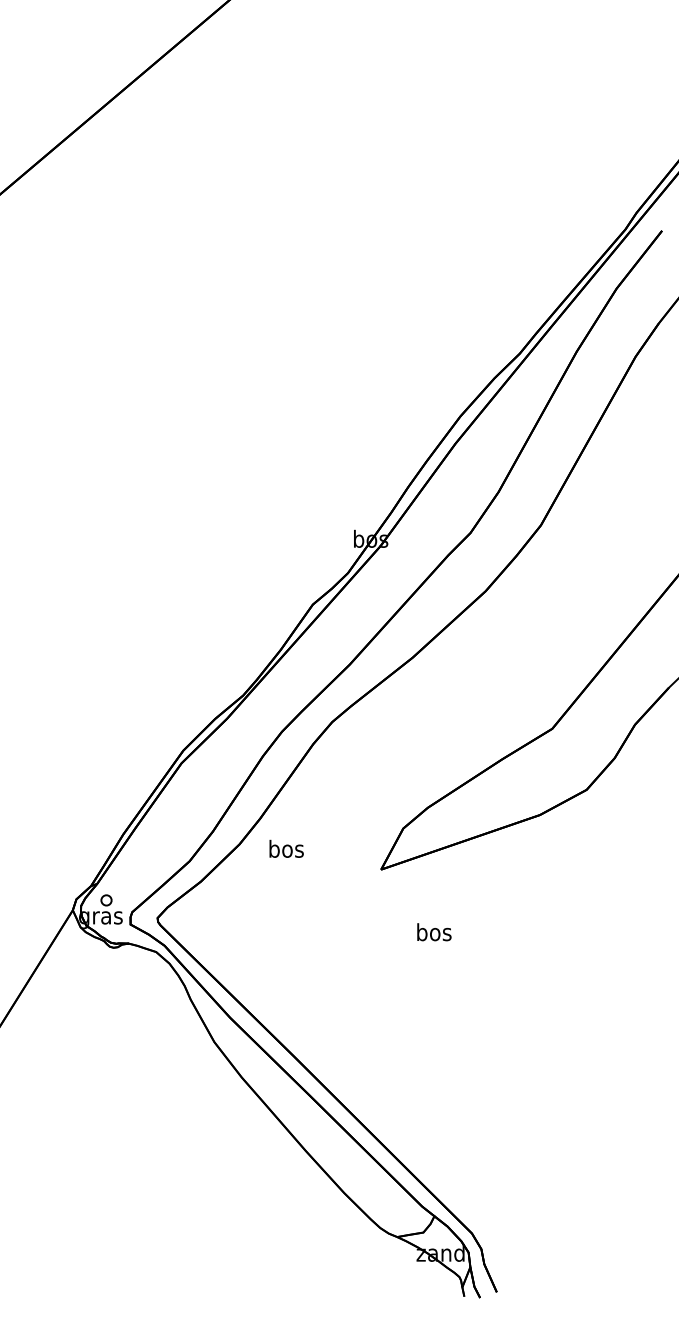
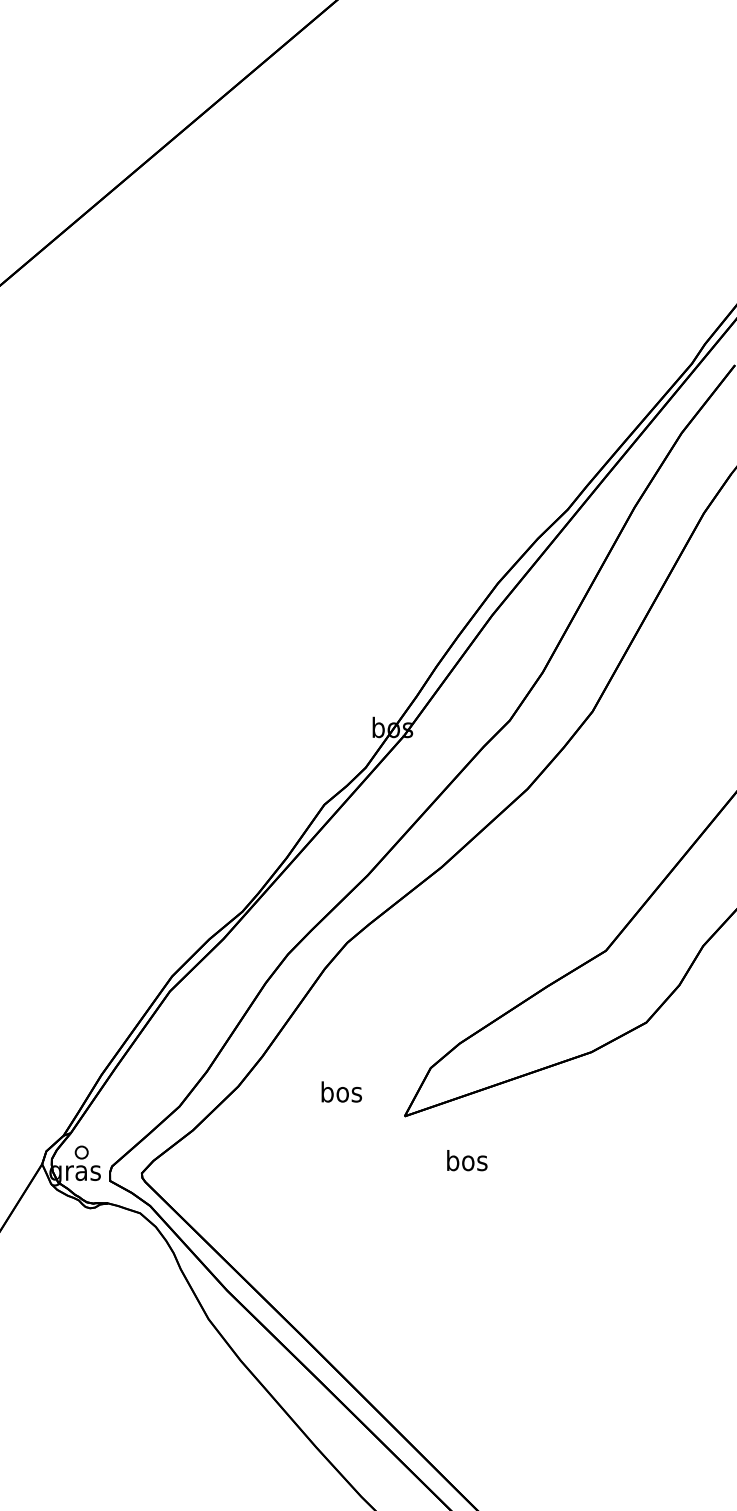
text: (286, 848) -> (341, 1091), moved
text: (434, 932) -> (467, 1160), moved

